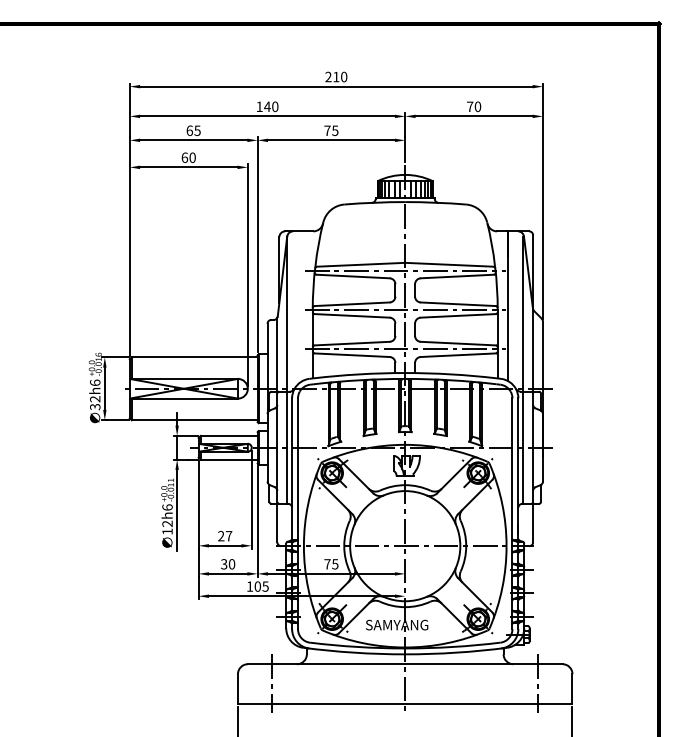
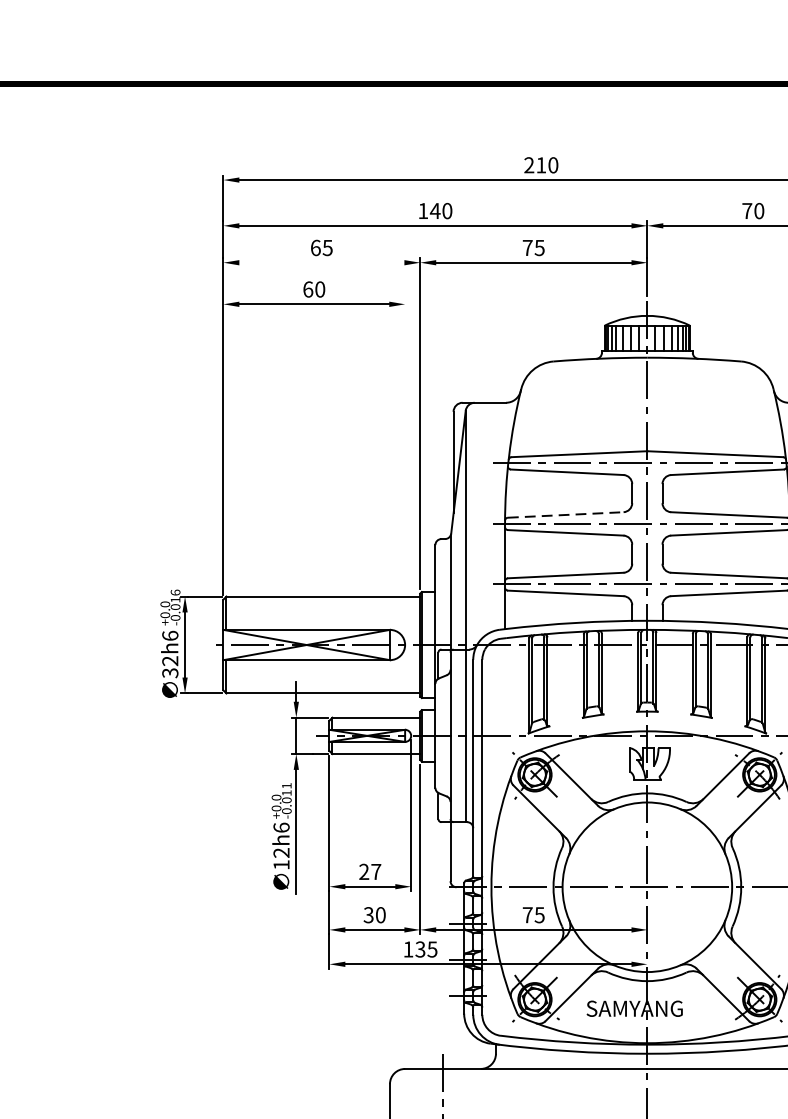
line: (193, 140) -> (321, 262), removed
line: (247, 274) -> (404, 469), removed
line: (352, 304) -> (566, 515), solid -> dashed
text: (257, 586) -> (419, 949), 105 -> 135

